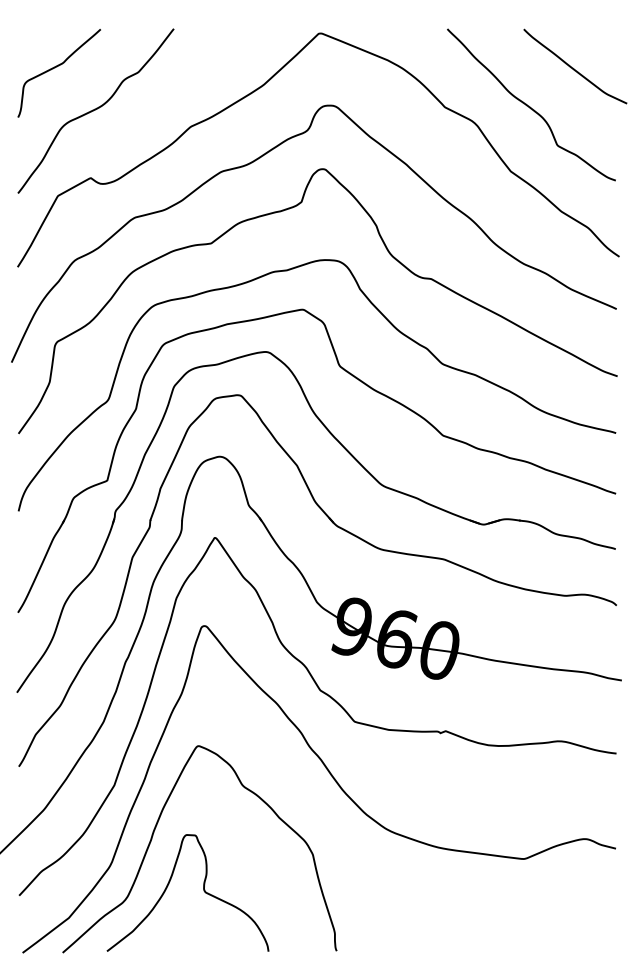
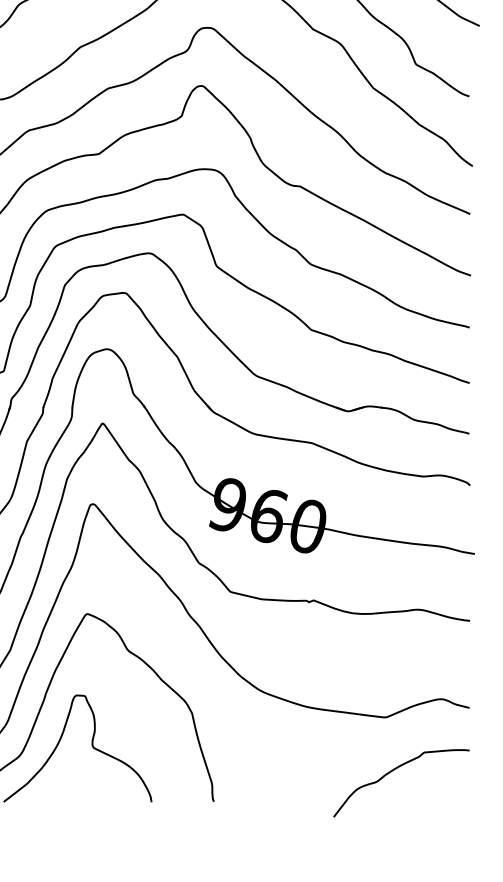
curve: (531, 918) -> (392, 771), added

